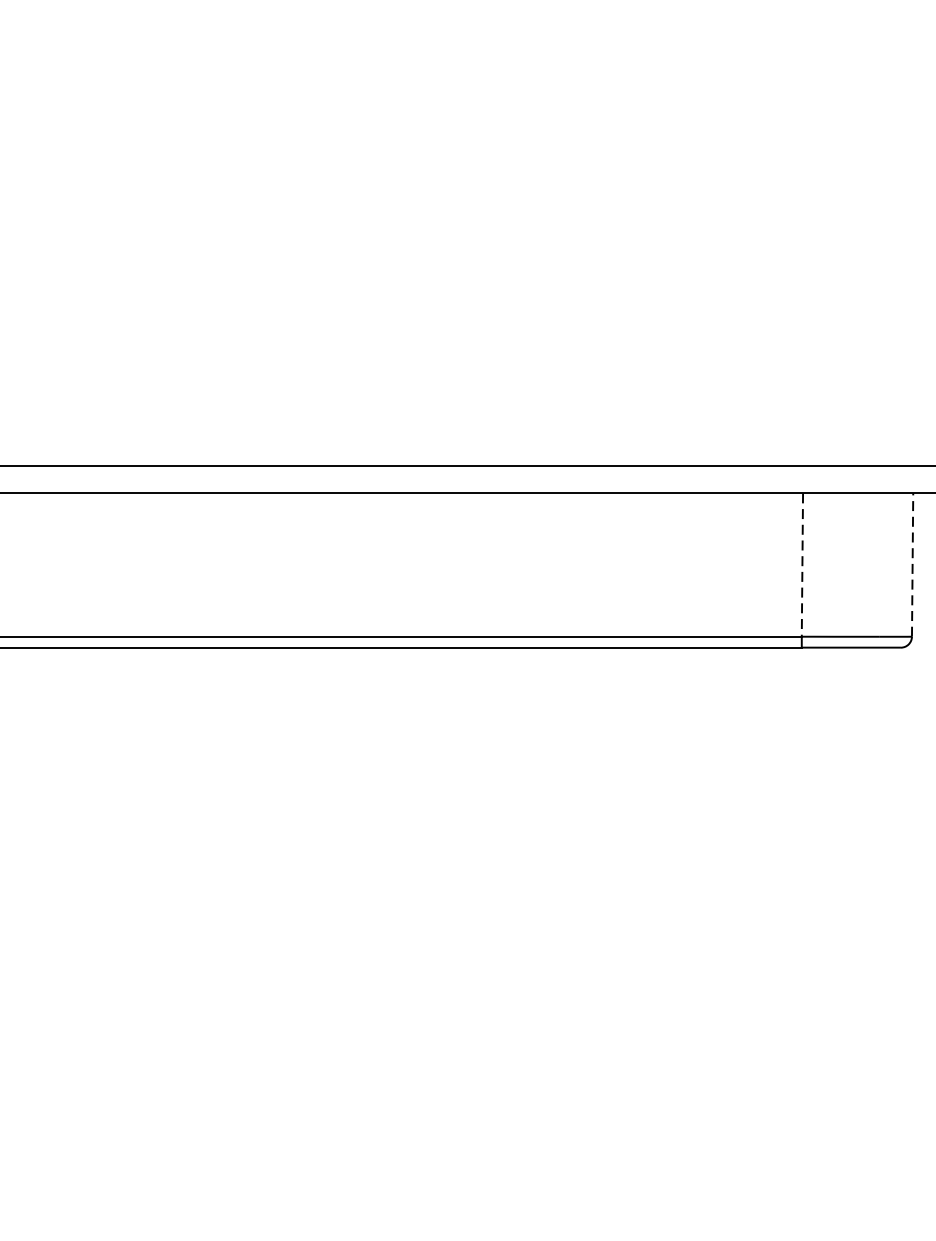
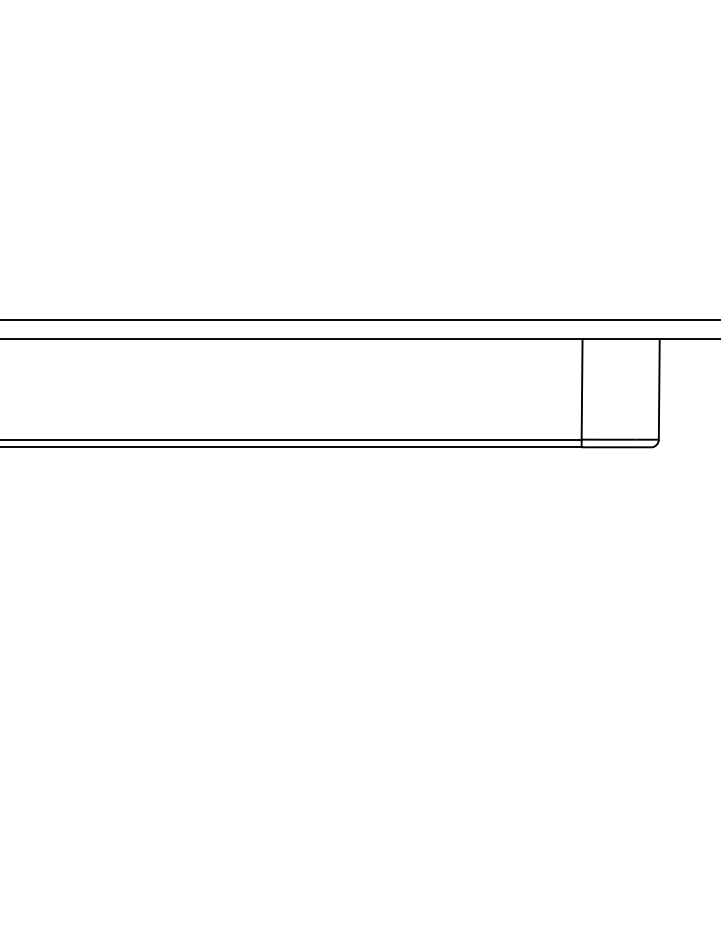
line: (912, 563) -> (659, 388), dashed -> solid
line: (802, 565) -> (582, 389), dashed -> solid

